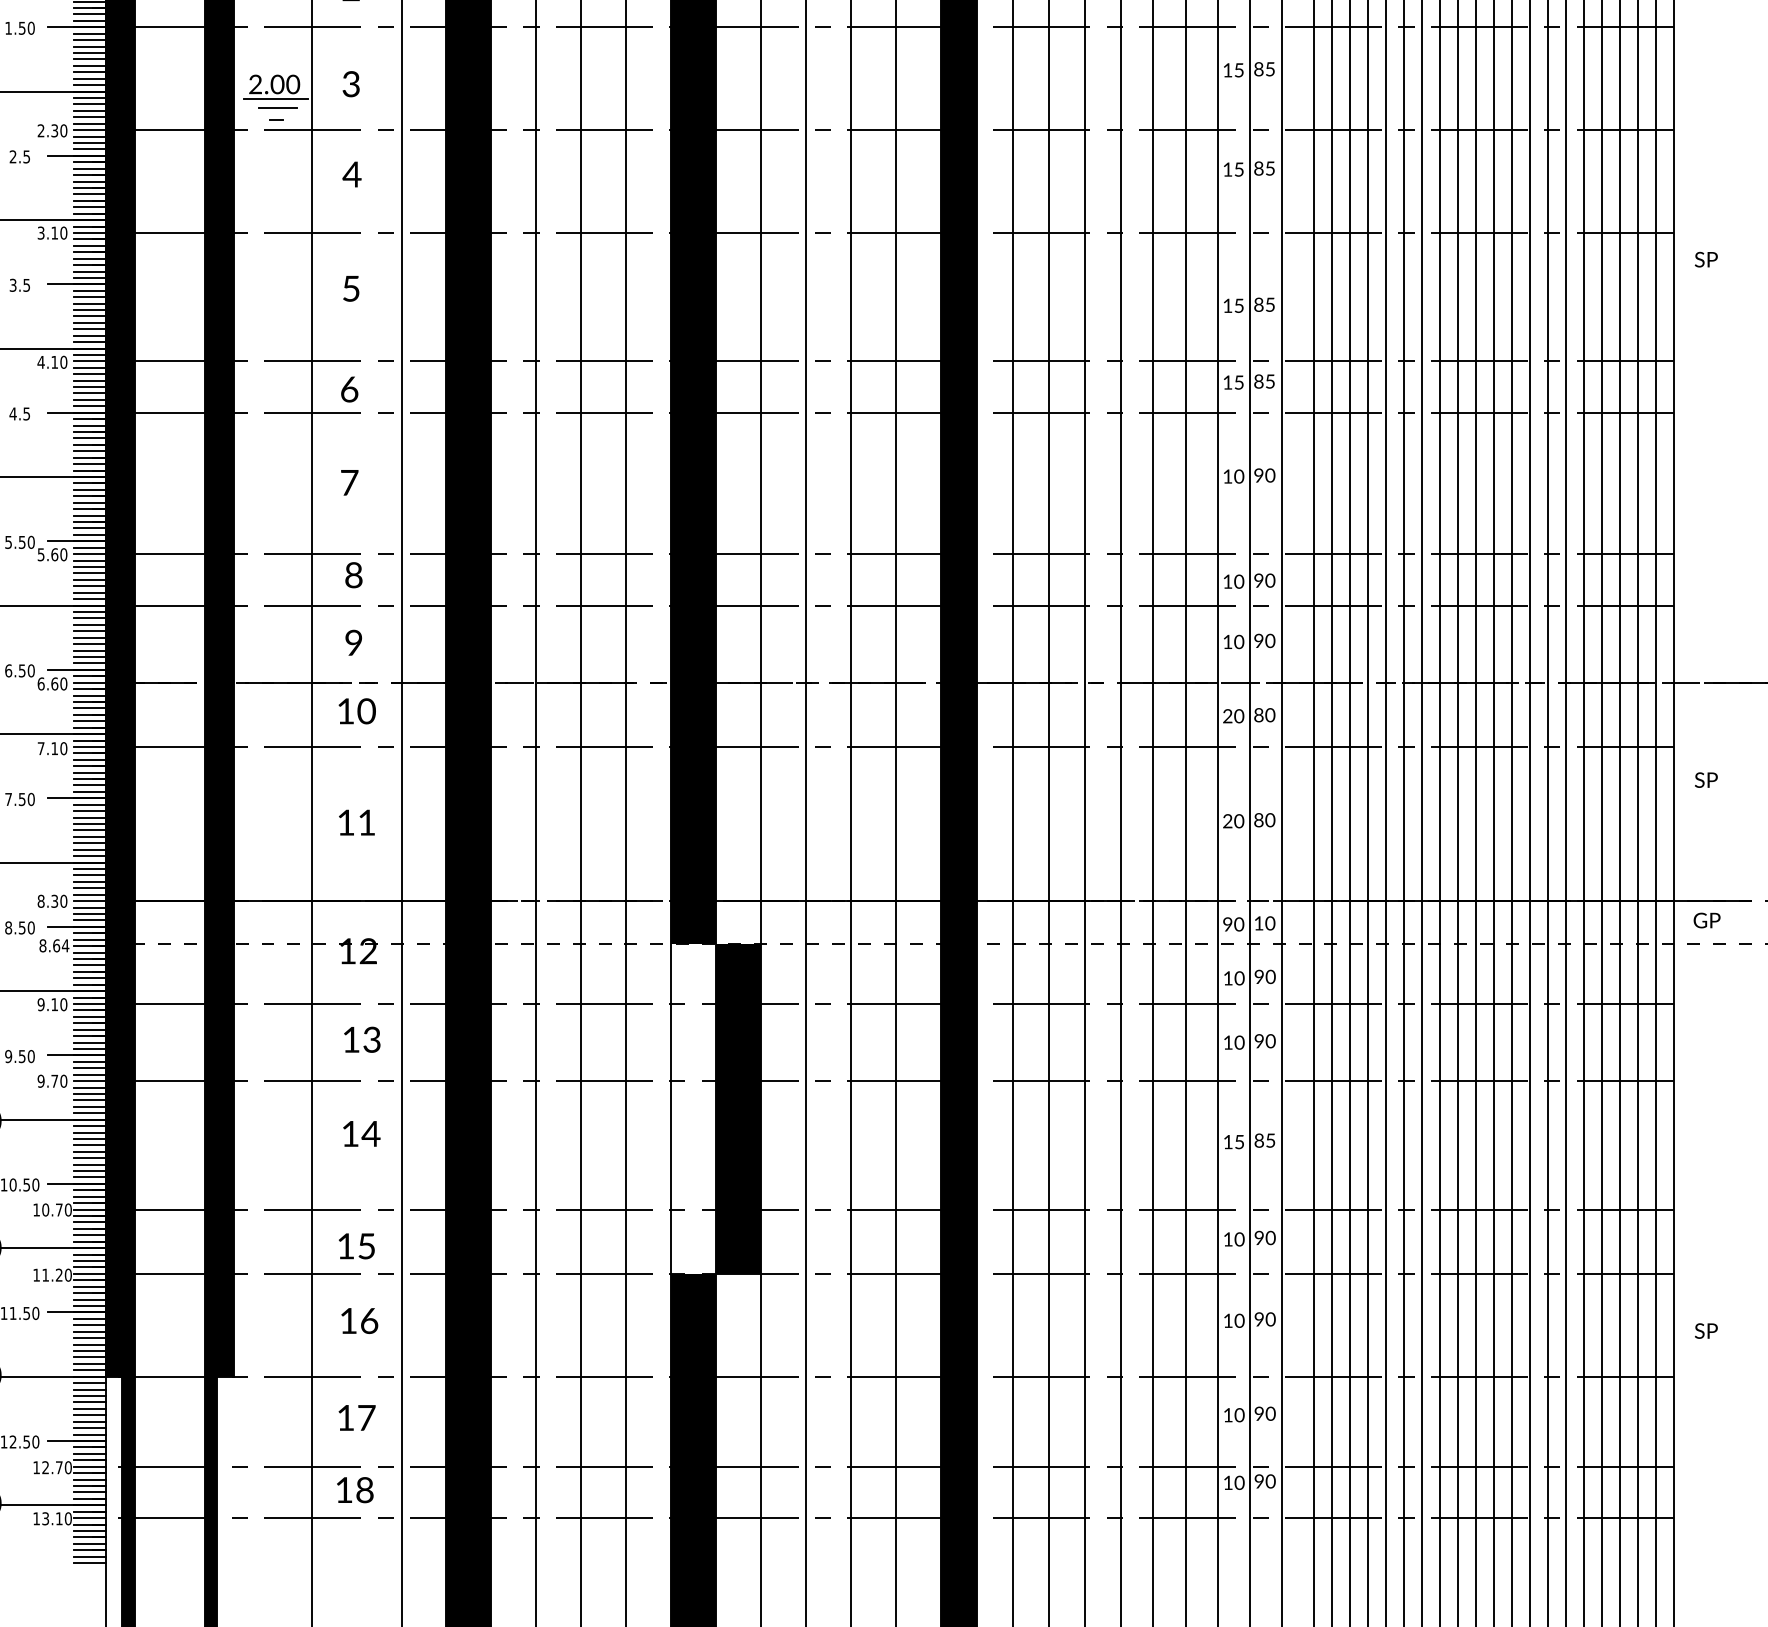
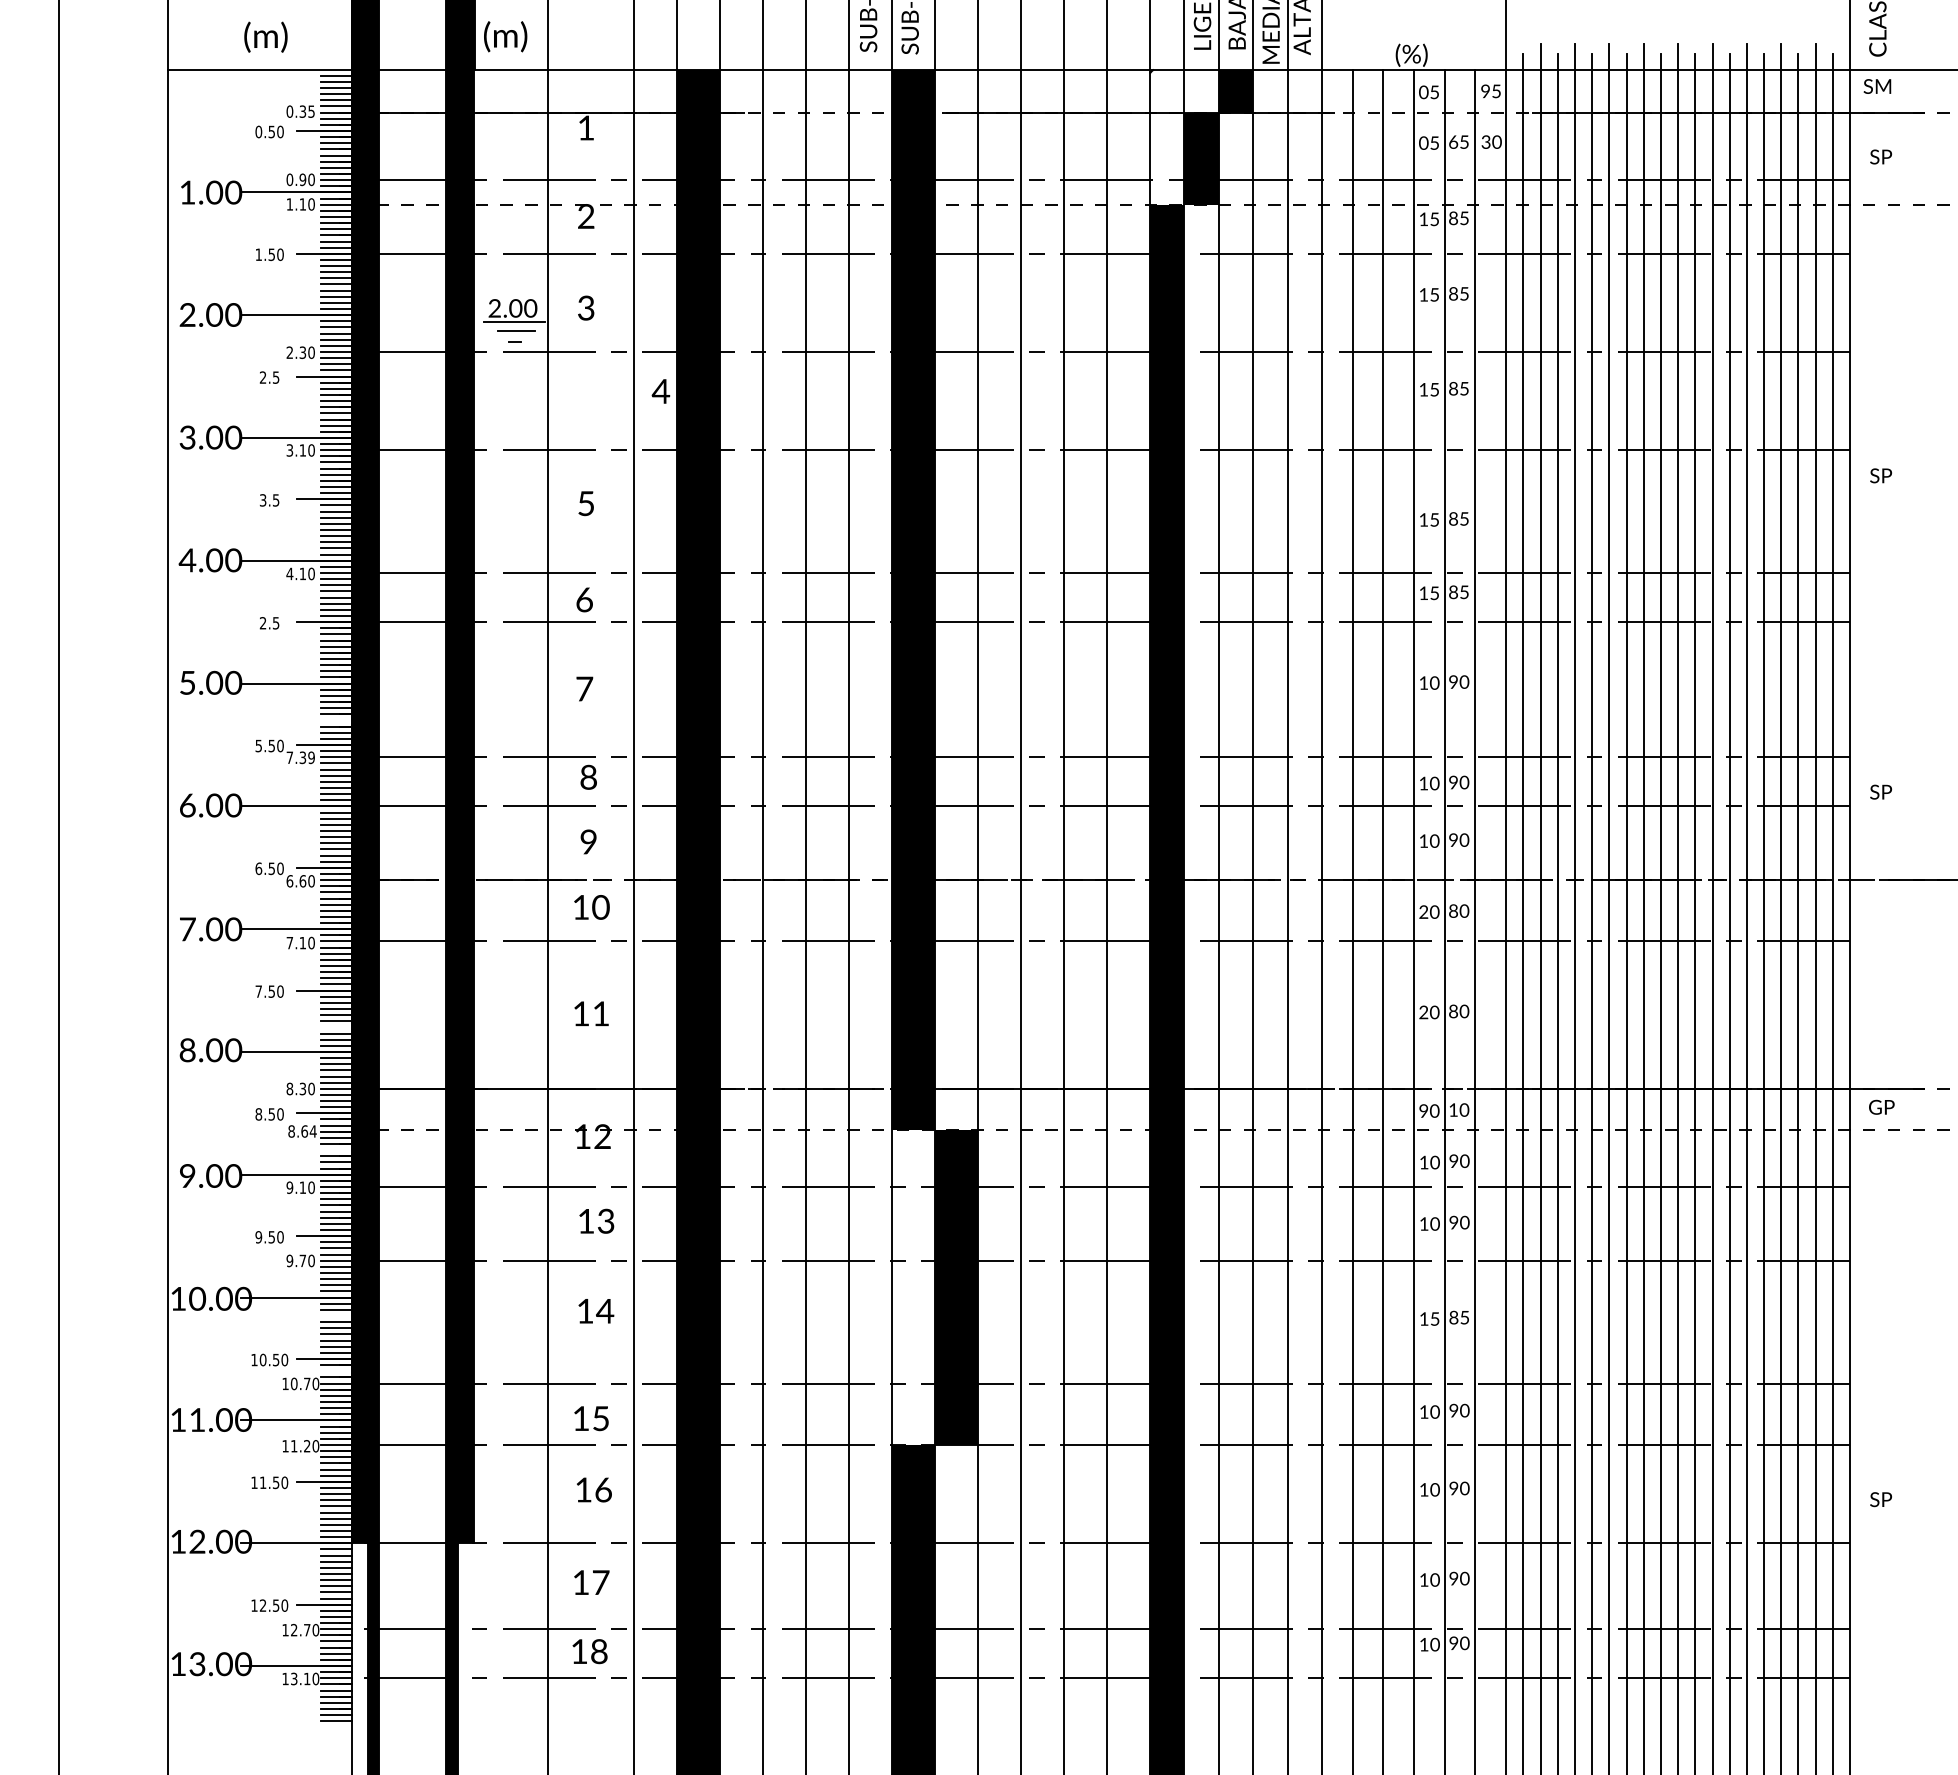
text: (351, 174) -> (660, 391), moved
text: (12, 414) -> (262, 623), 4.5 -> 2.5
line: (89, 515) -> (336, 720), removed
text: (52, 554) -> (300, 757), 5.60 -> 7.39
text: (1706, 779) -> (1881, 791), moved
line: (89, 836) -> (336, 1027), removed
line: (89, 965) -> (336, 1150), removed
line: (89, 1138) -> (336, 1315), removed
line: (89, 1196) -> (336, 1371), removed

